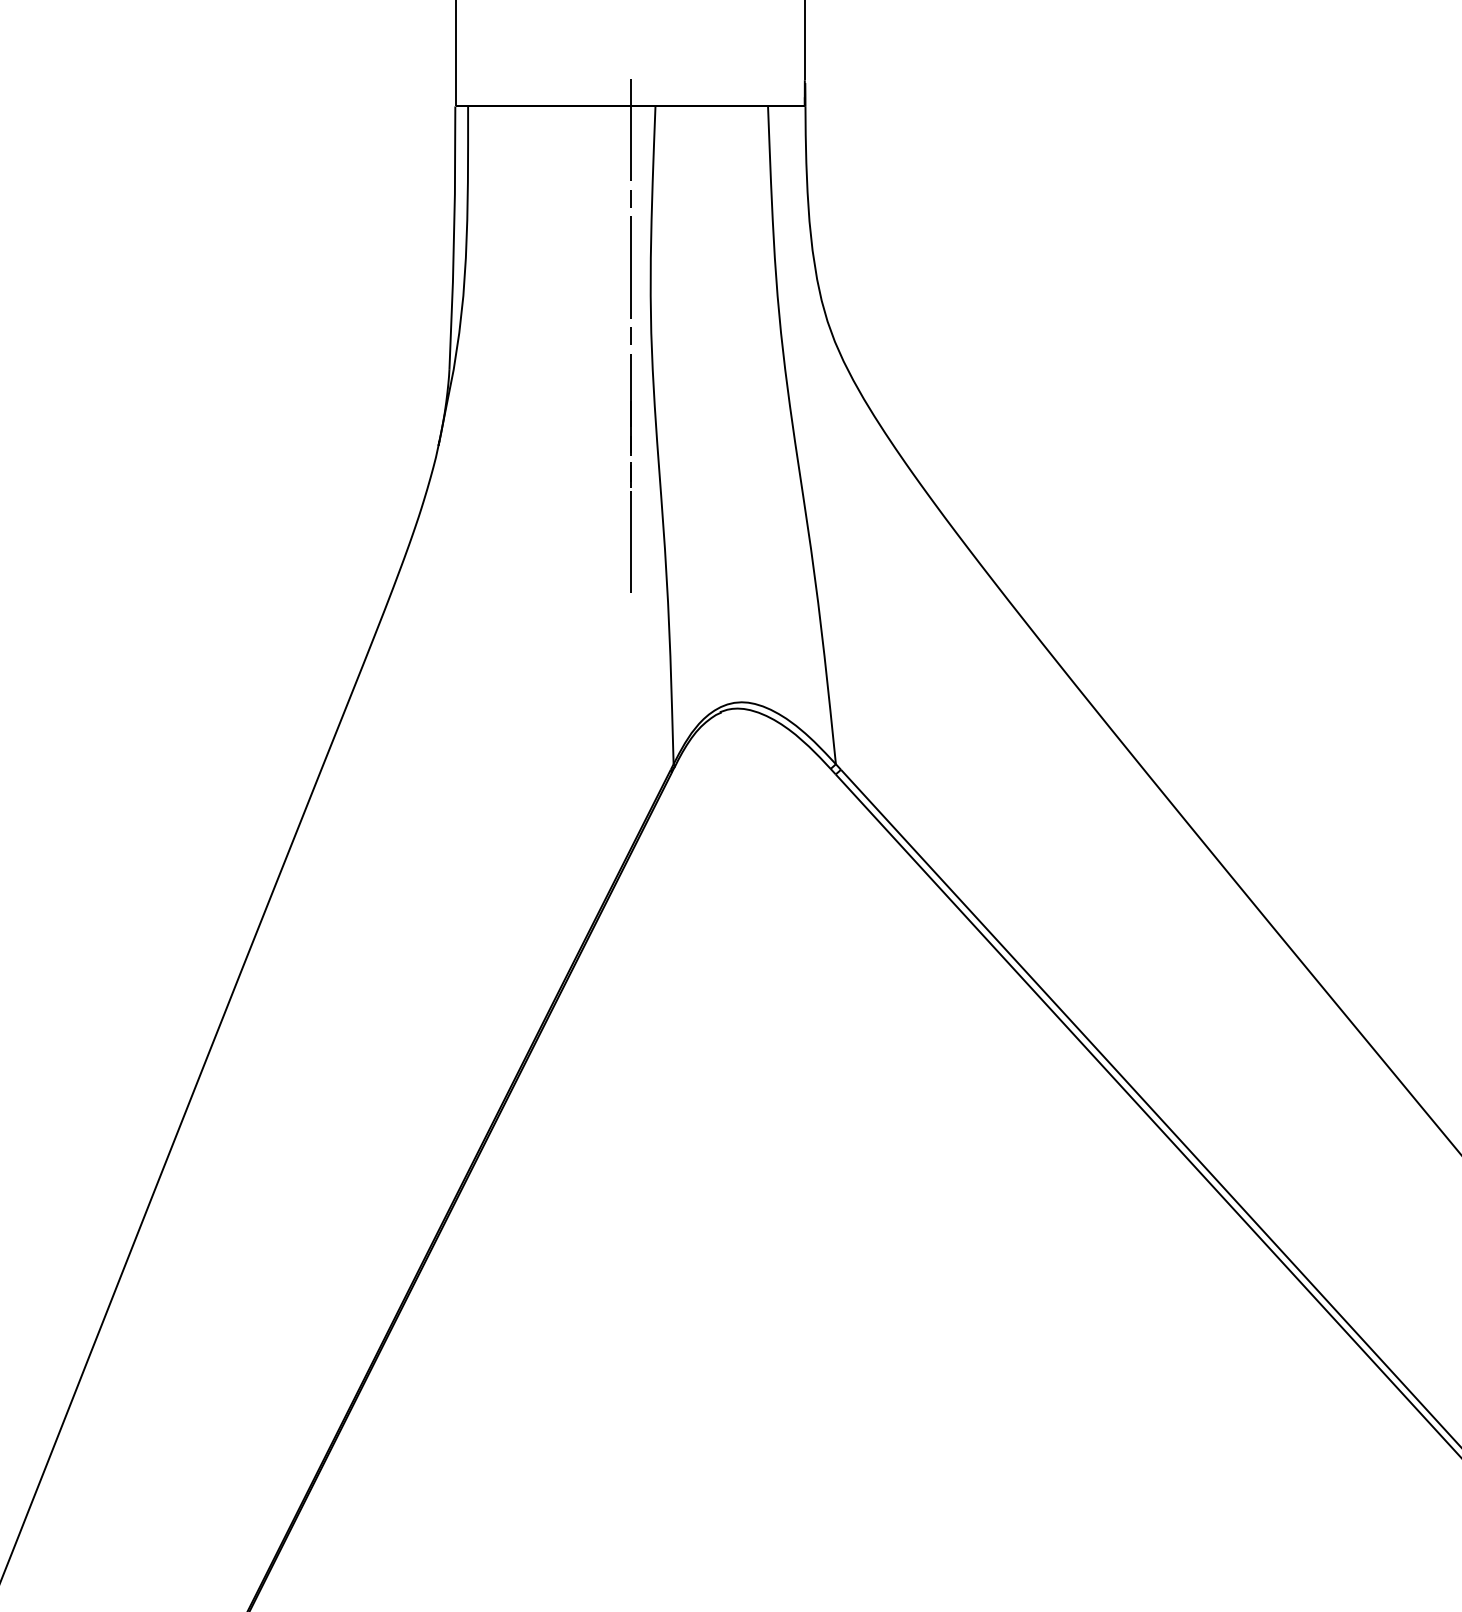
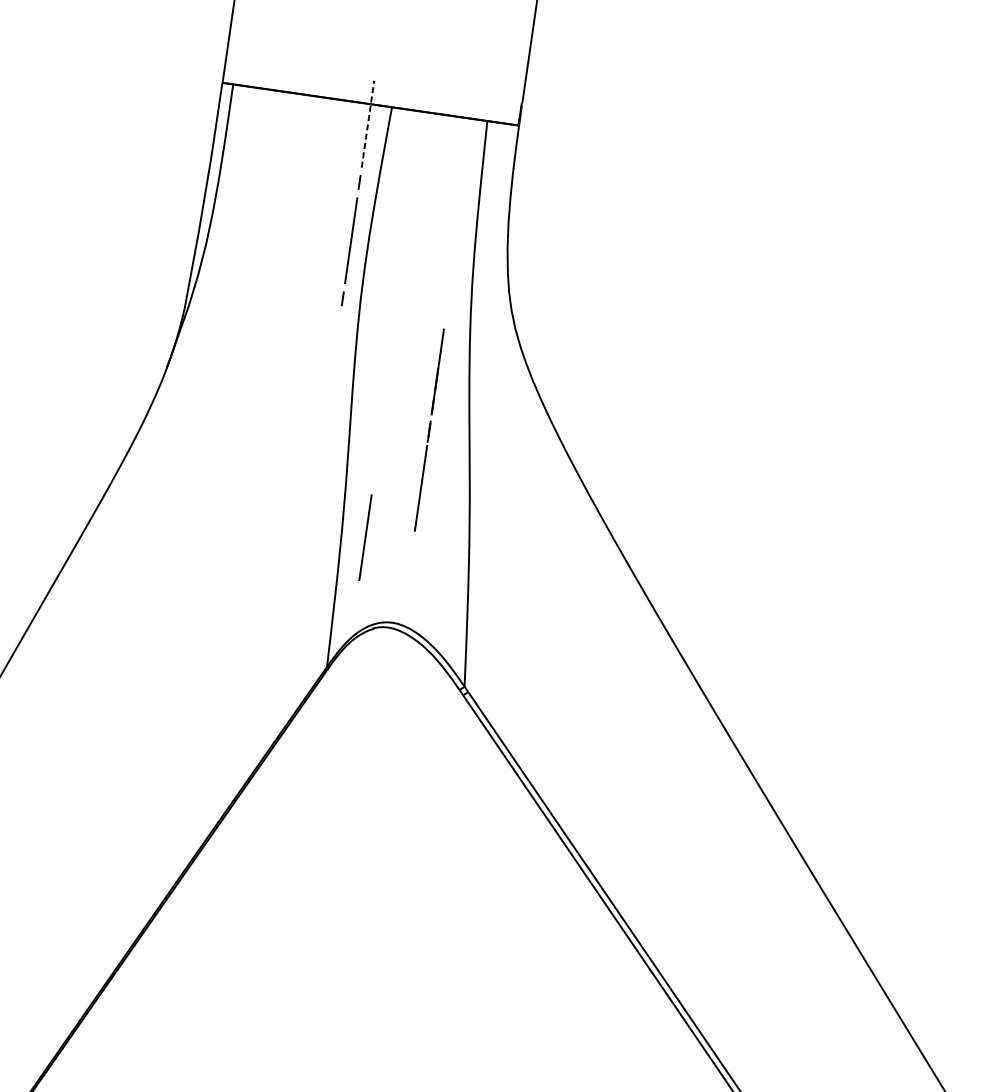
line: (630, 129) -> (368, 123), solid -> dashed
line: (630, 473) -> (429, 430), moved
line: (696, 608) -> (365, 537), added

